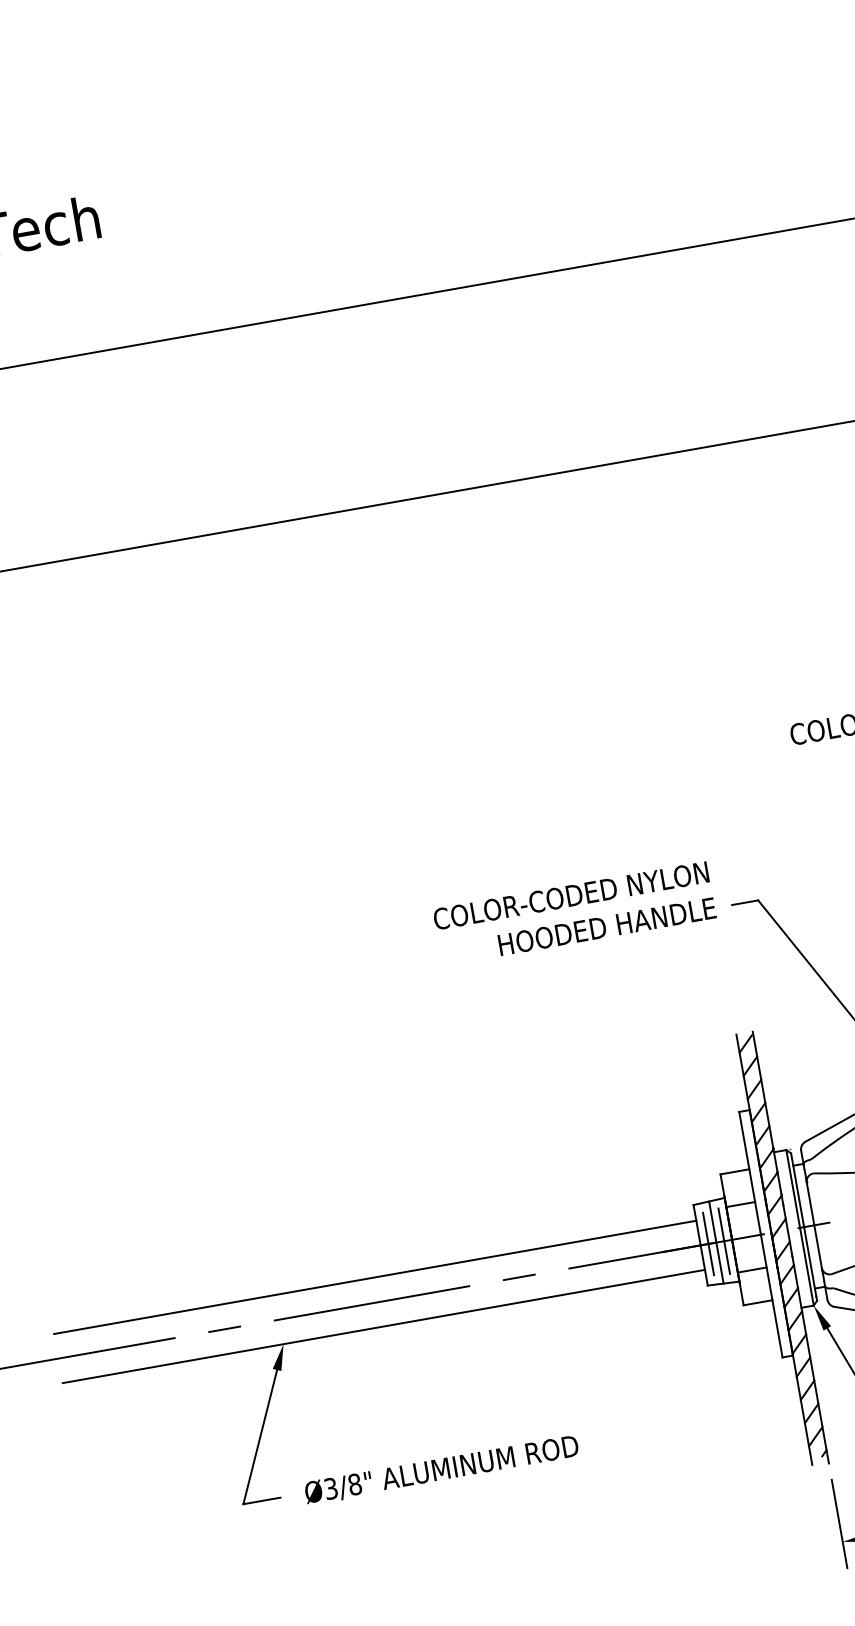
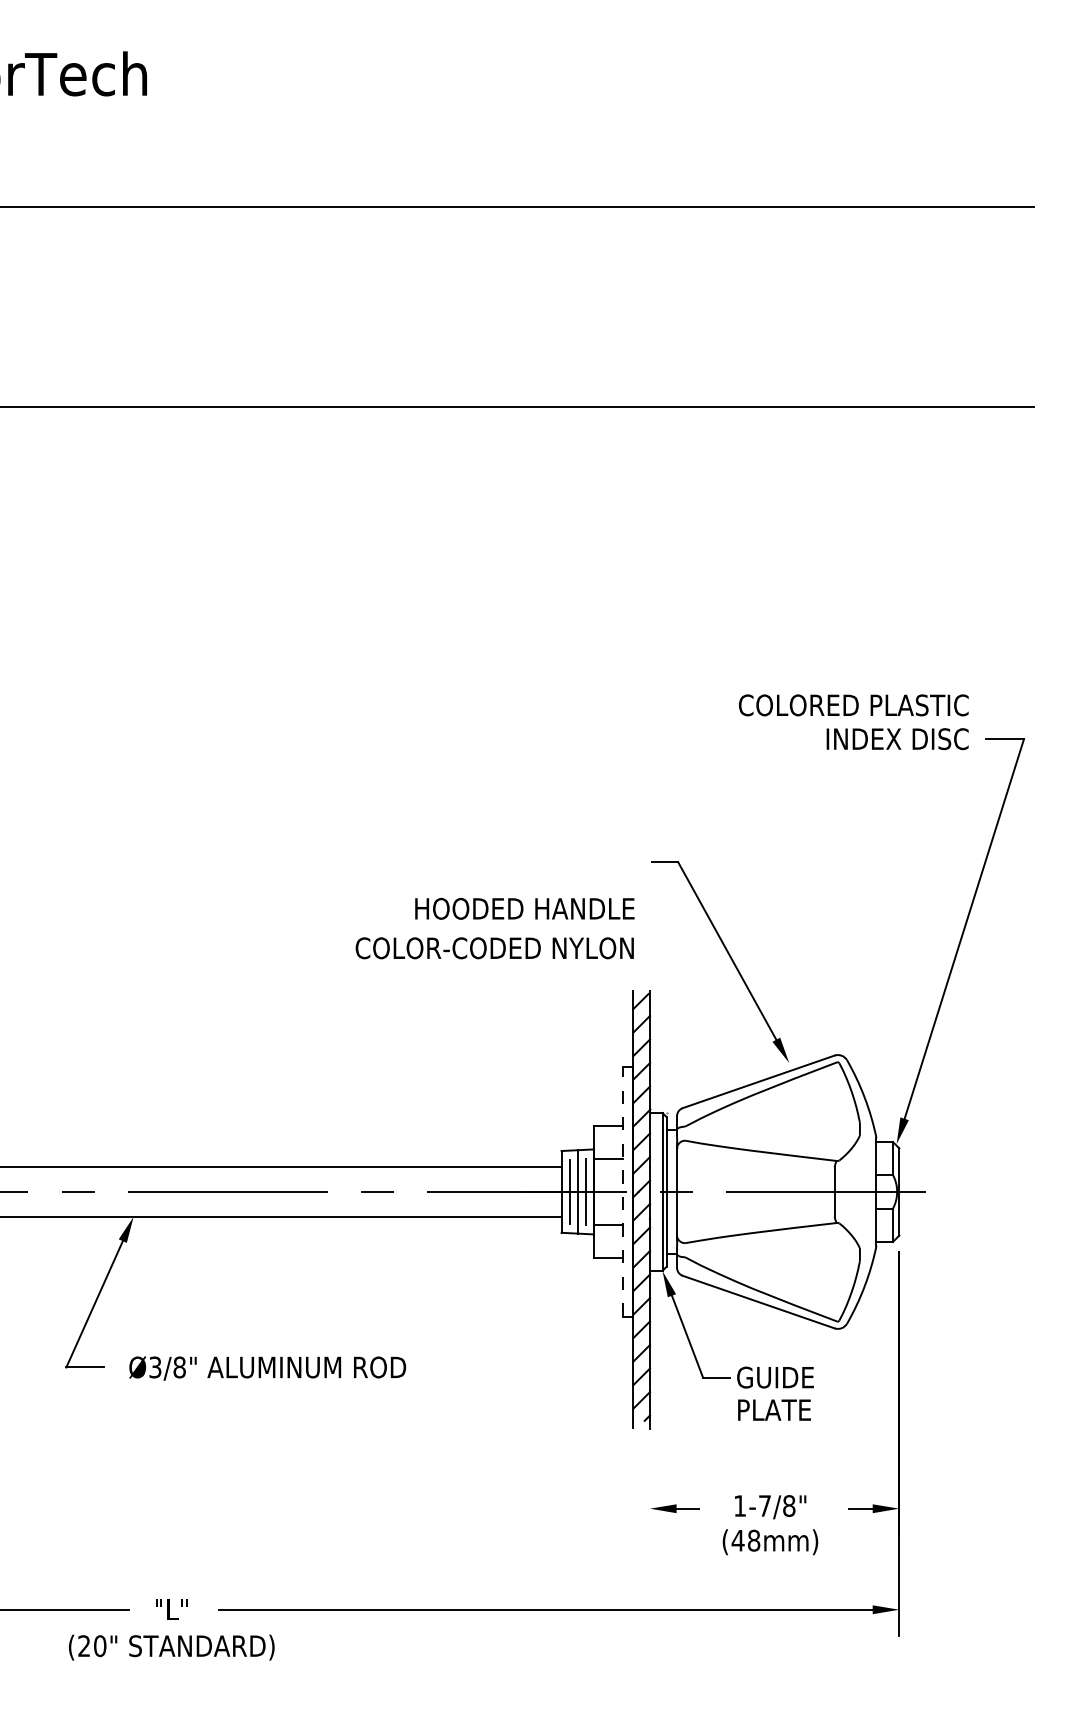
text: (570, 896) -> (494, 948), moved
text: (606, 926) -> (524, 908), moved
line: (760, 1234) -> (622, 1191), solid -> dashed
line: (840, 1523) -> (650, 1490), removed

